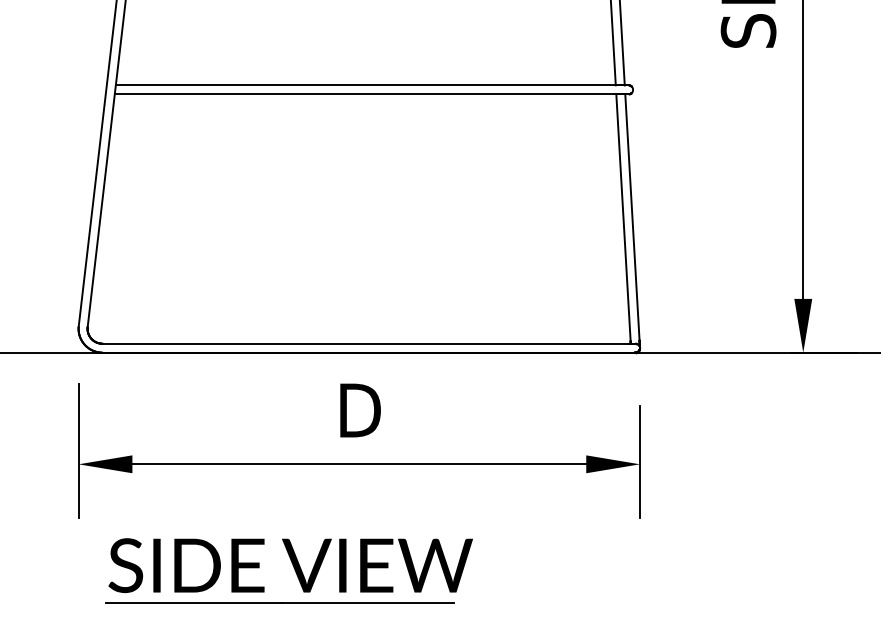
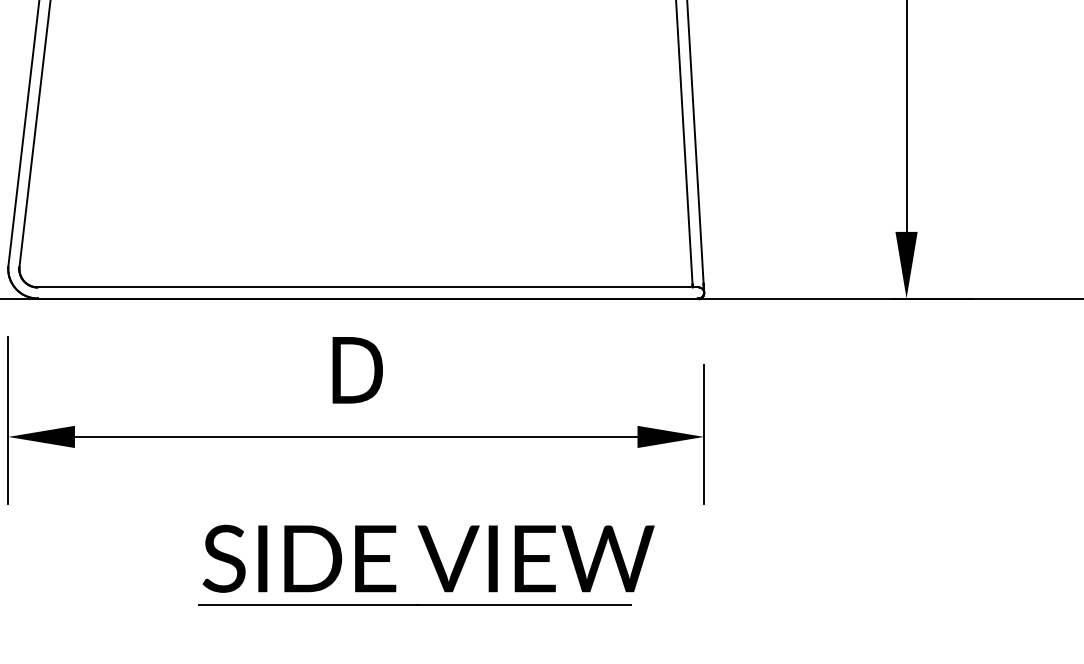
part: (288, 570) -> (425, 564), moved

